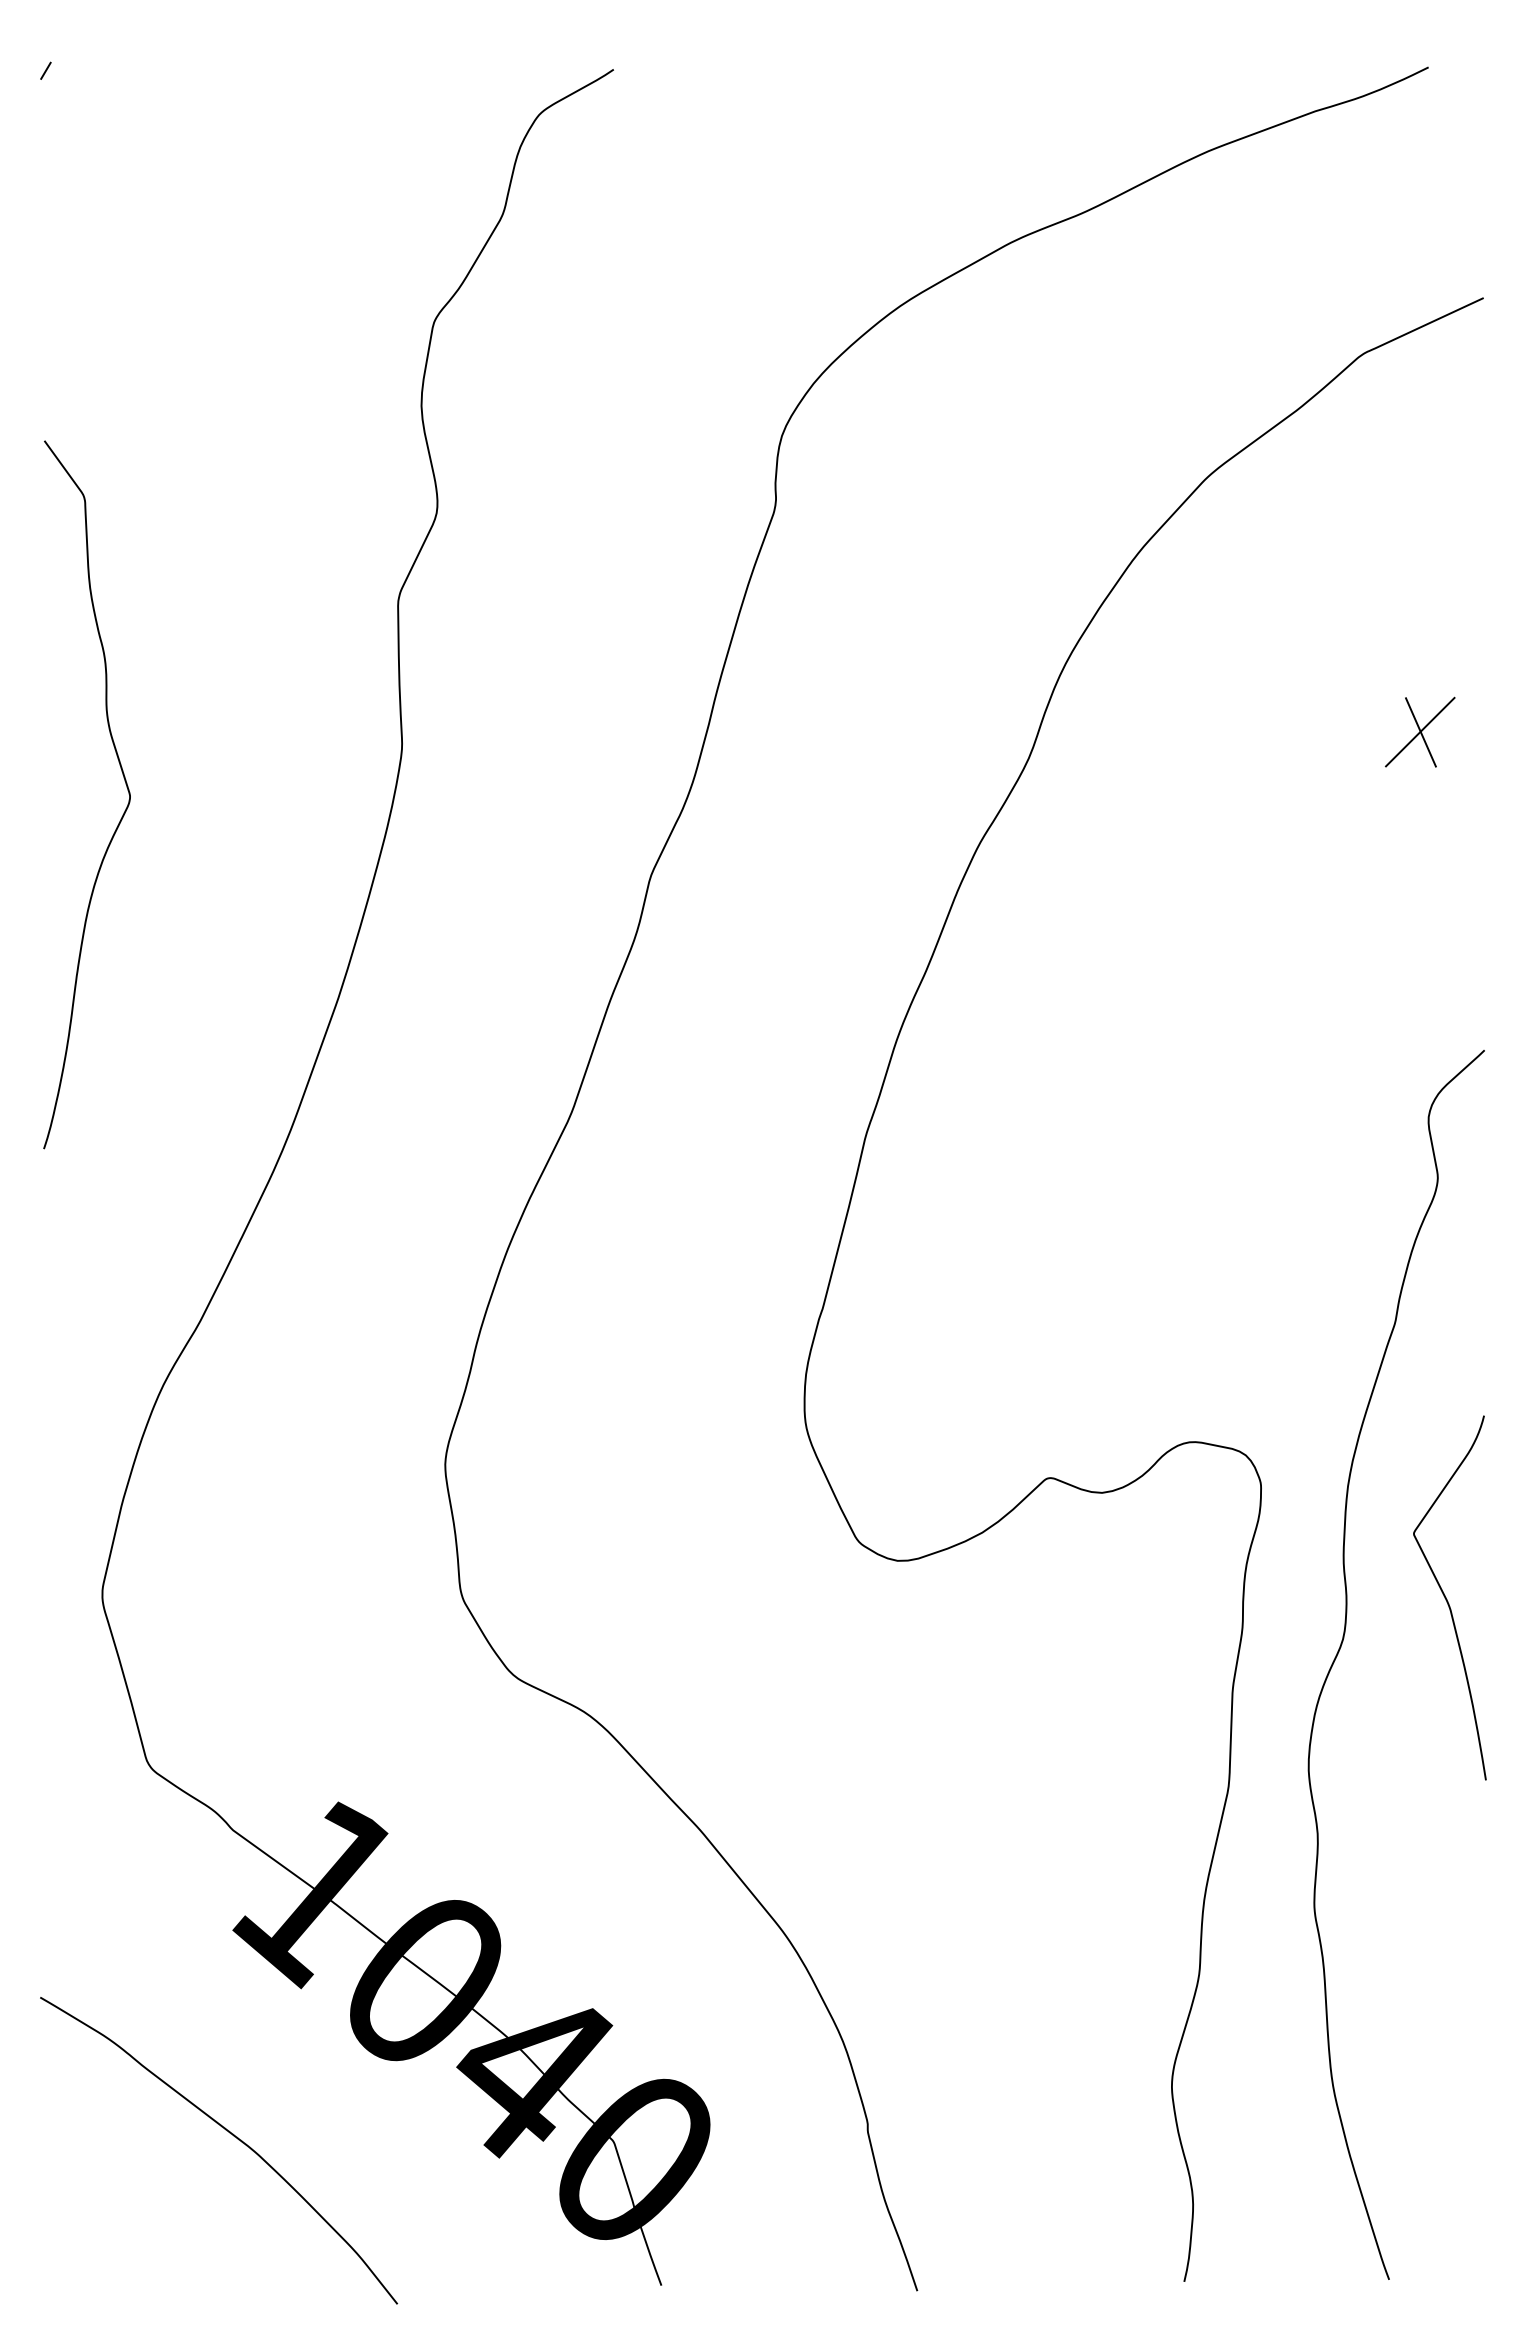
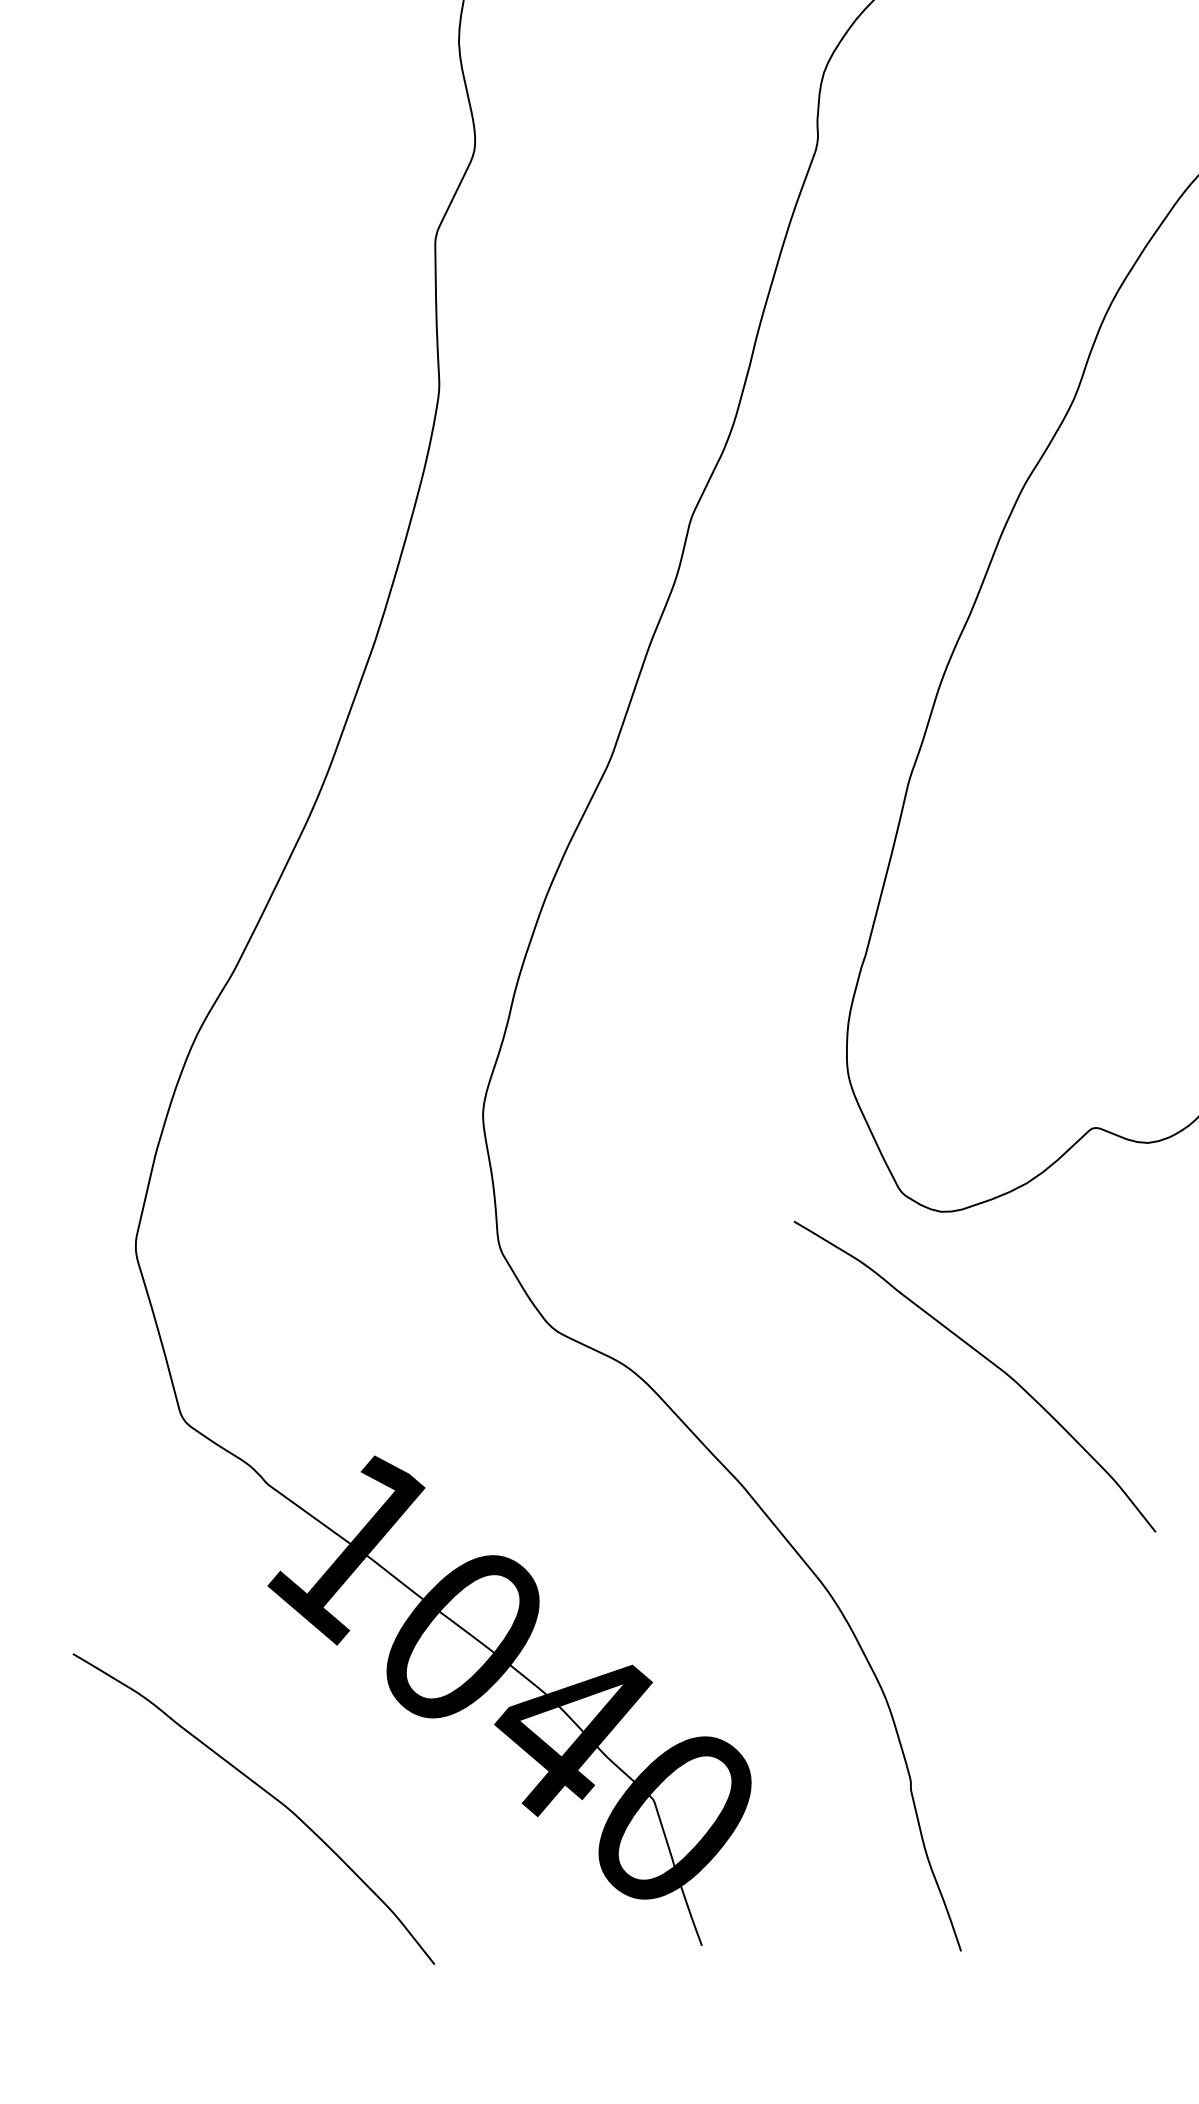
curve: (124, 781) -> (158, 422), removed
curve: (941, 1706) -> (985, 1359), added

